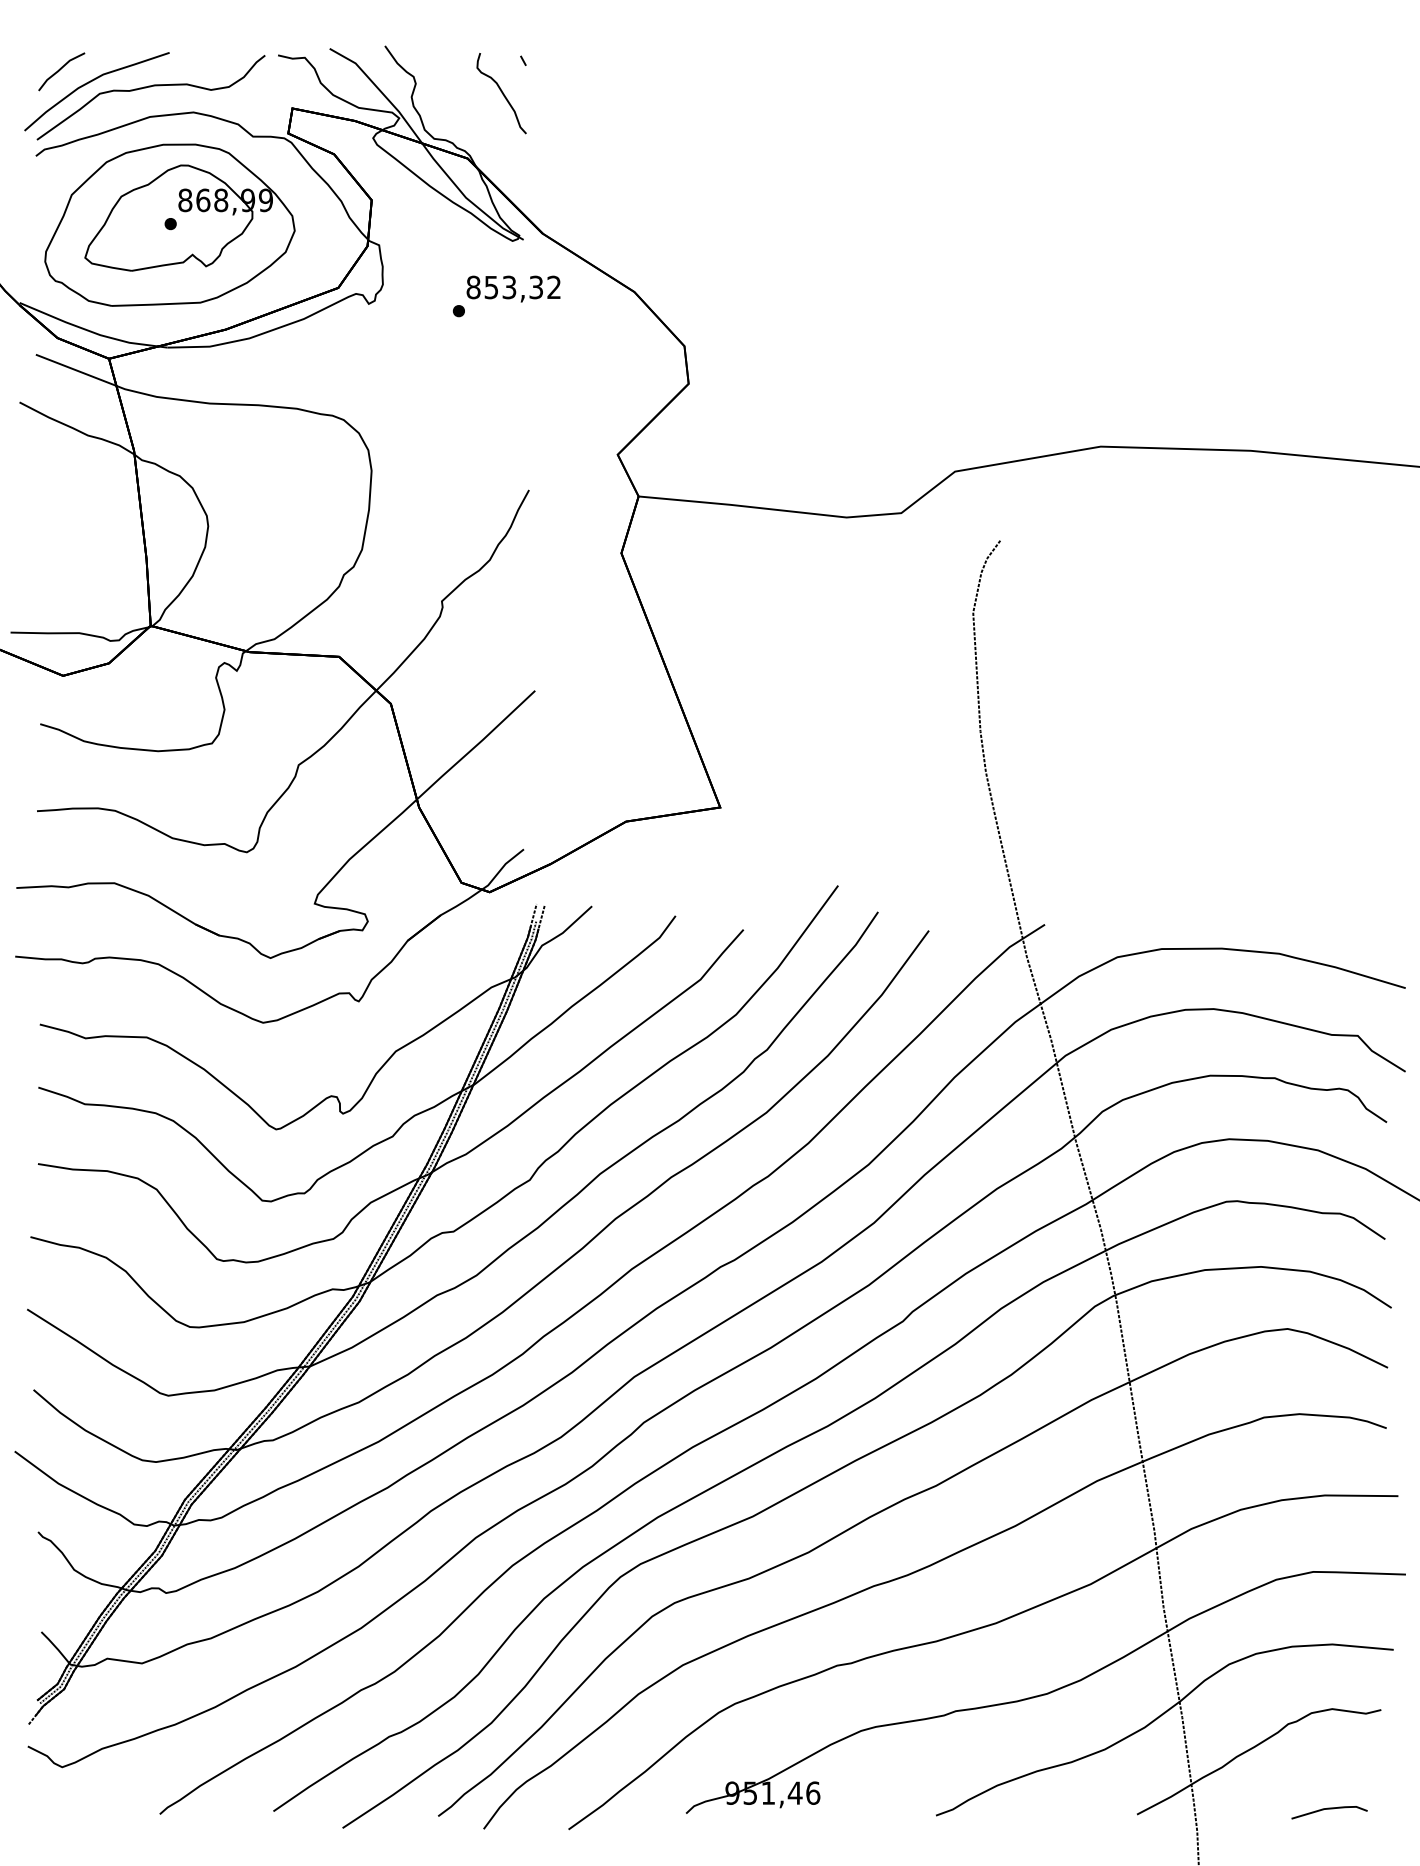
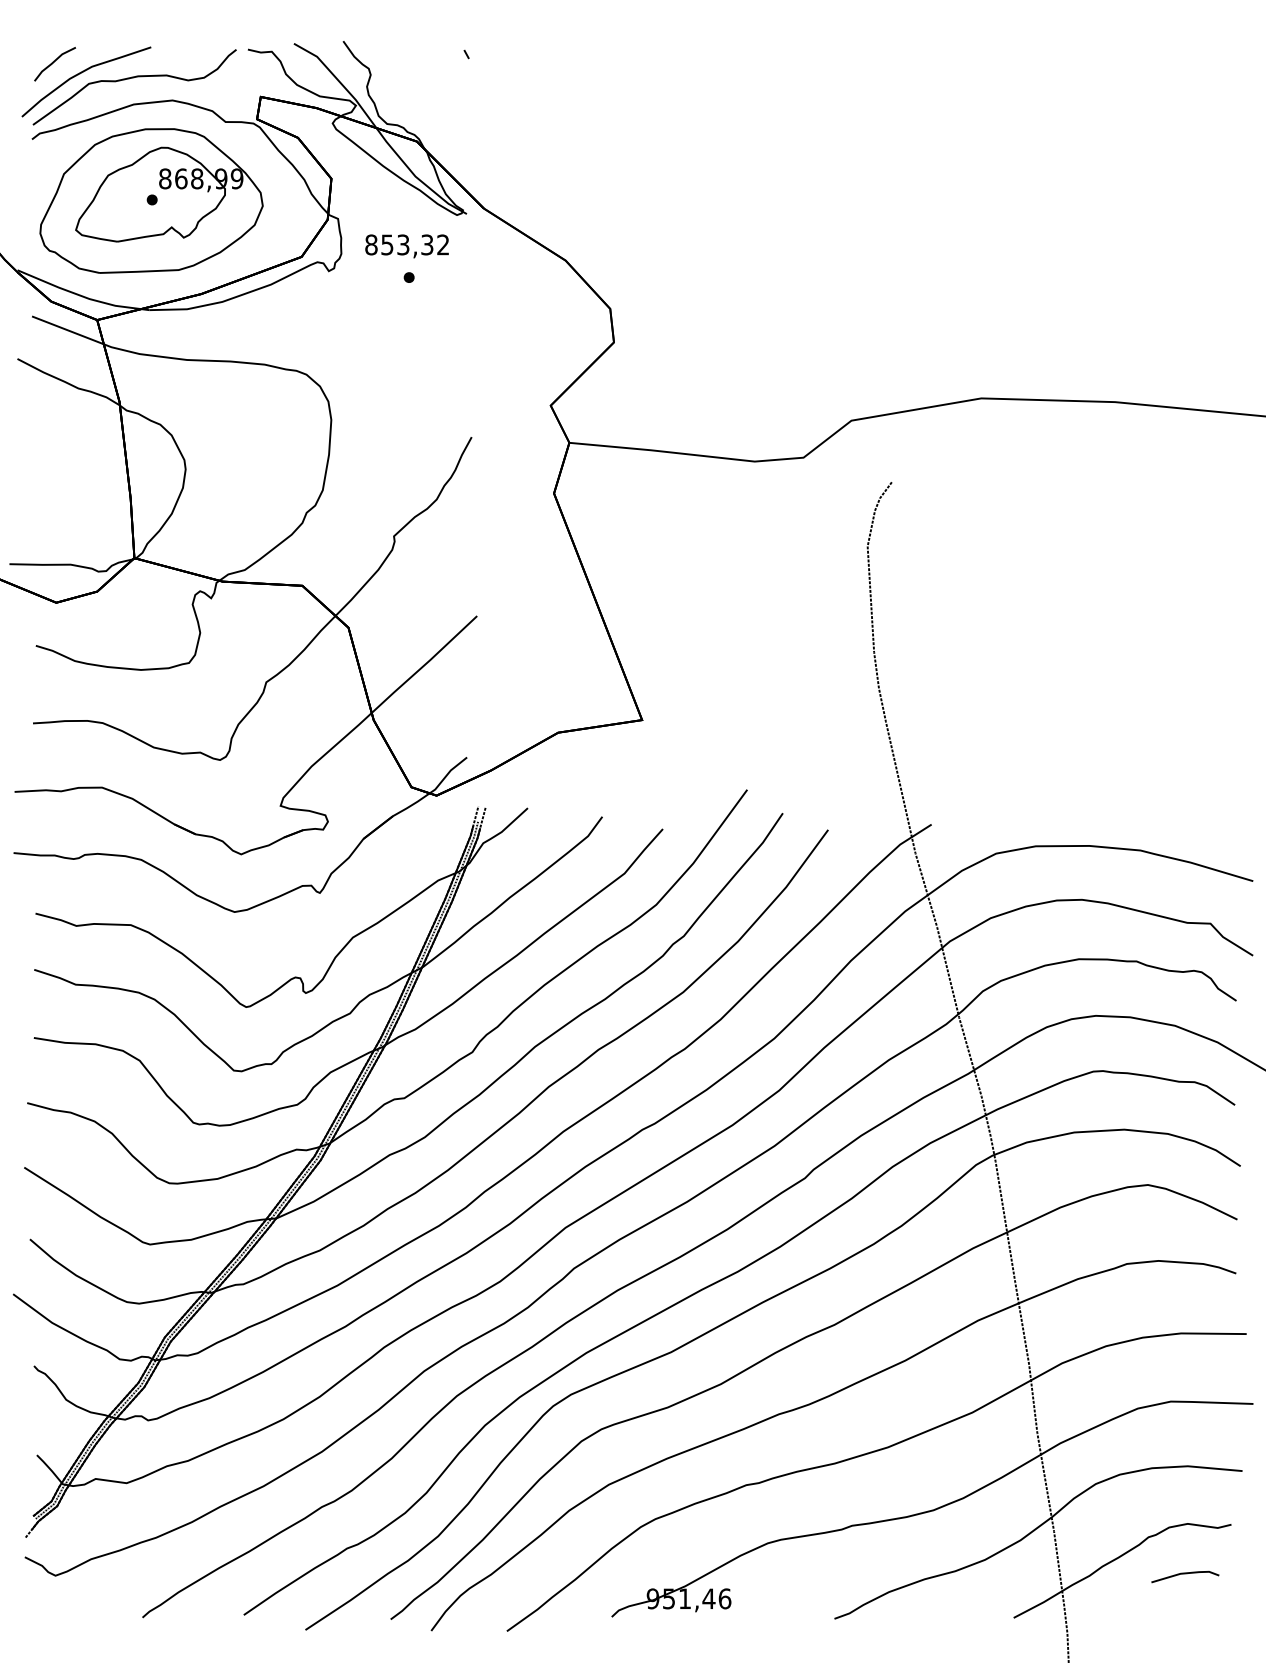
curve: (501, 93) -> (447, 83), removed
text: (513, 288) -> (407, 245), moved
line: (1329, 1809) -> (1185, 1574), moved

